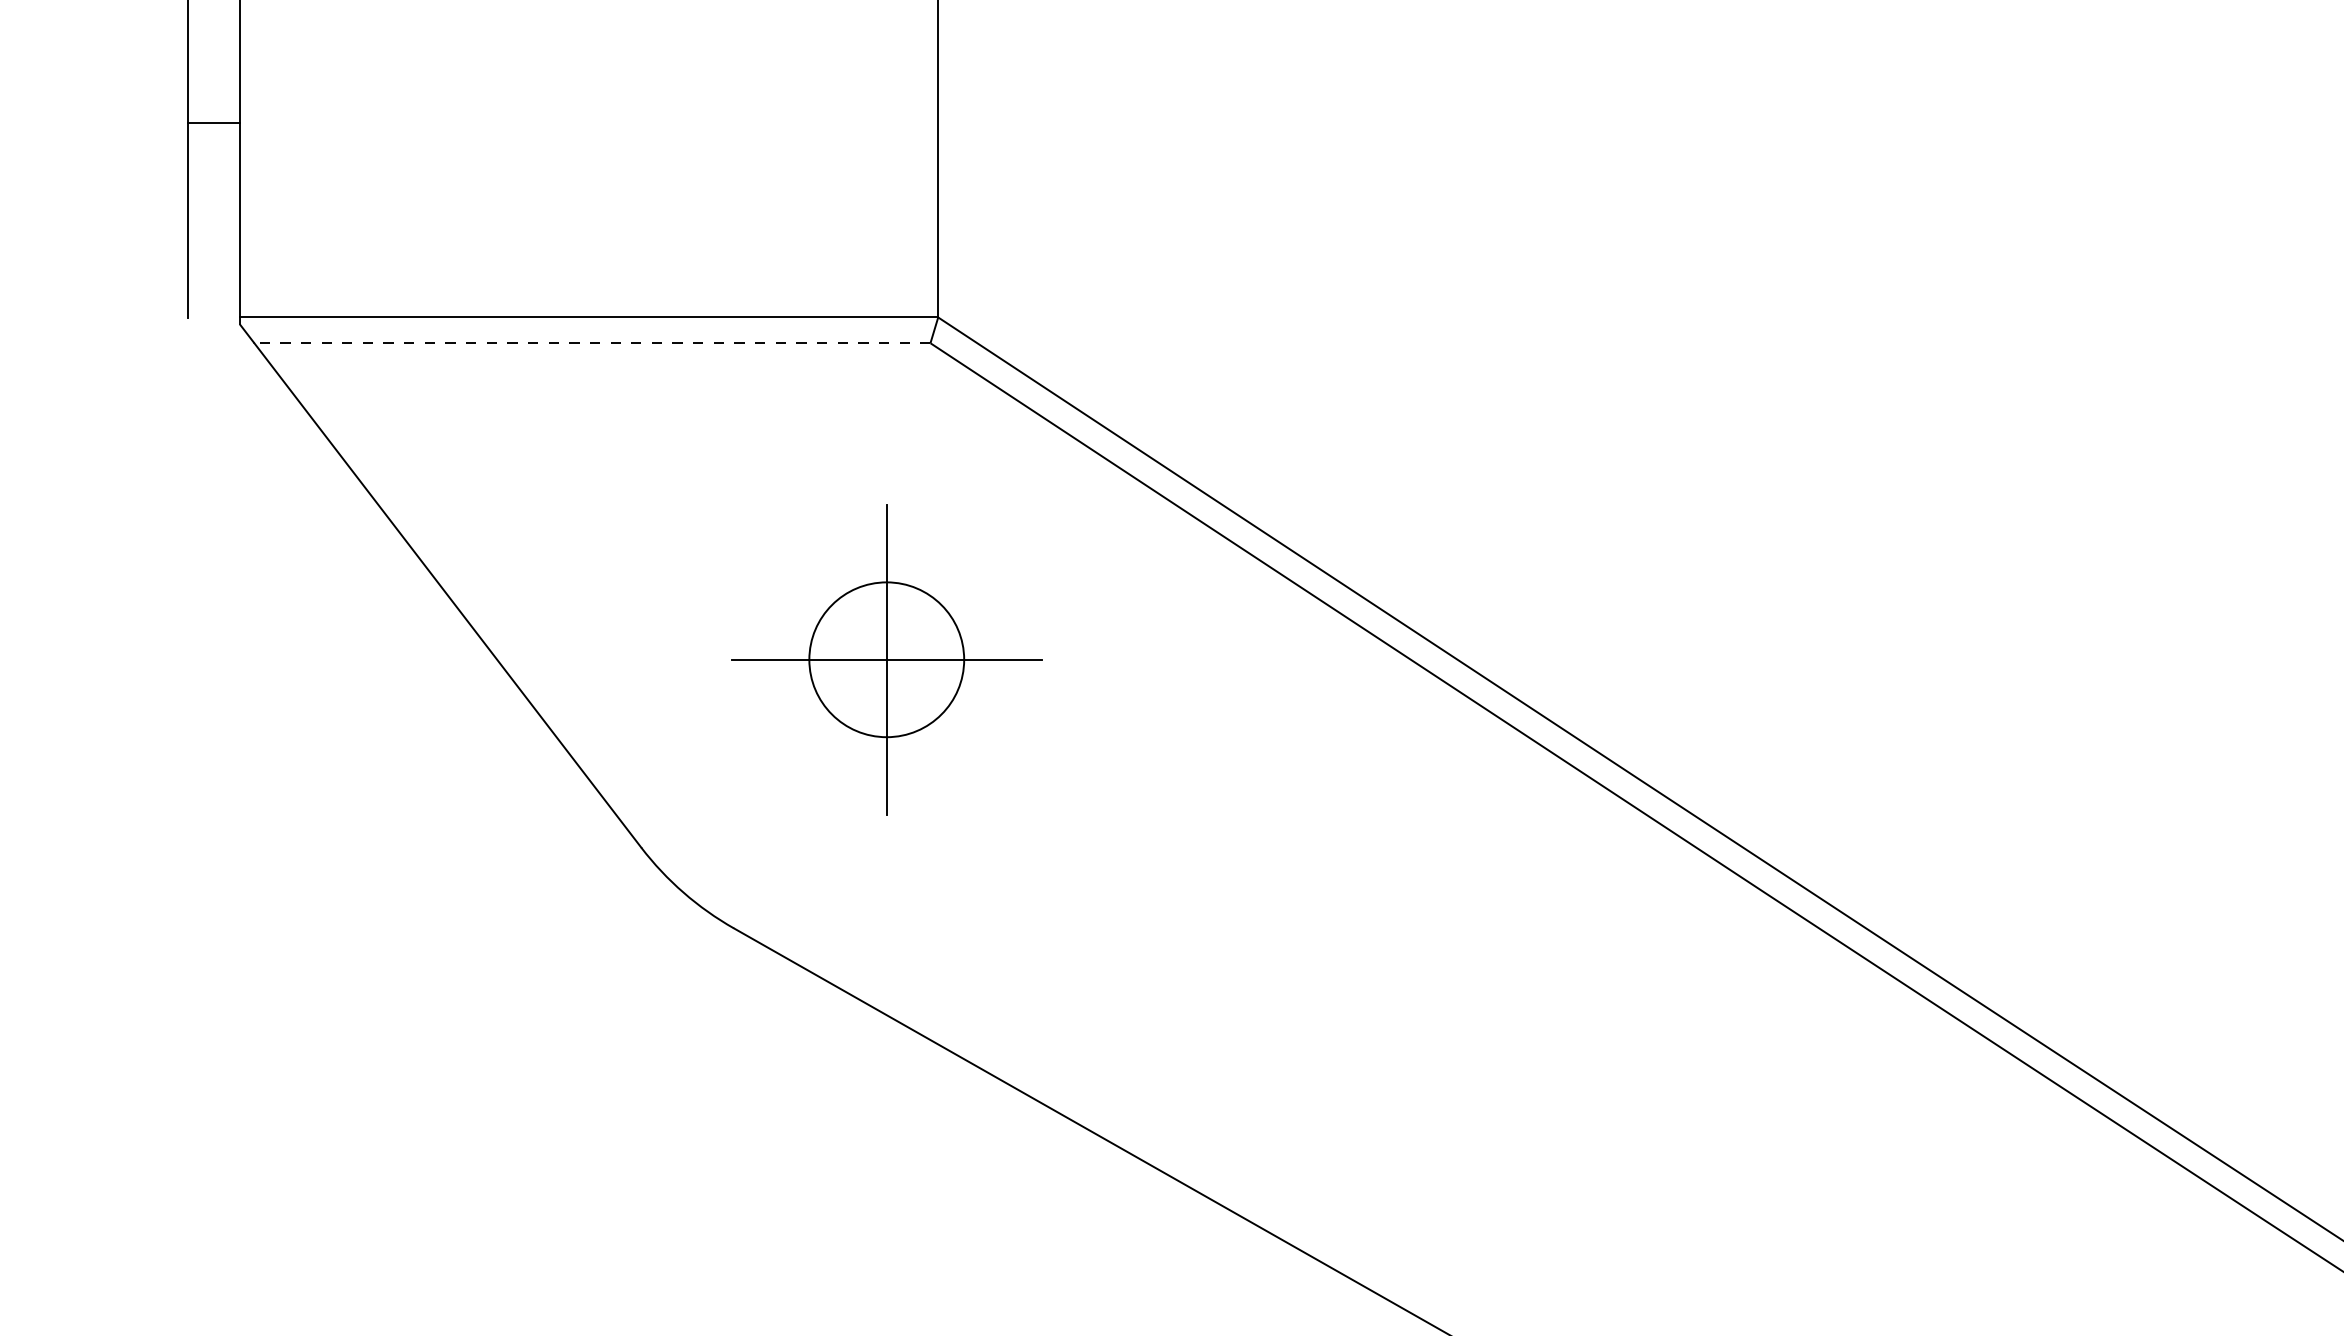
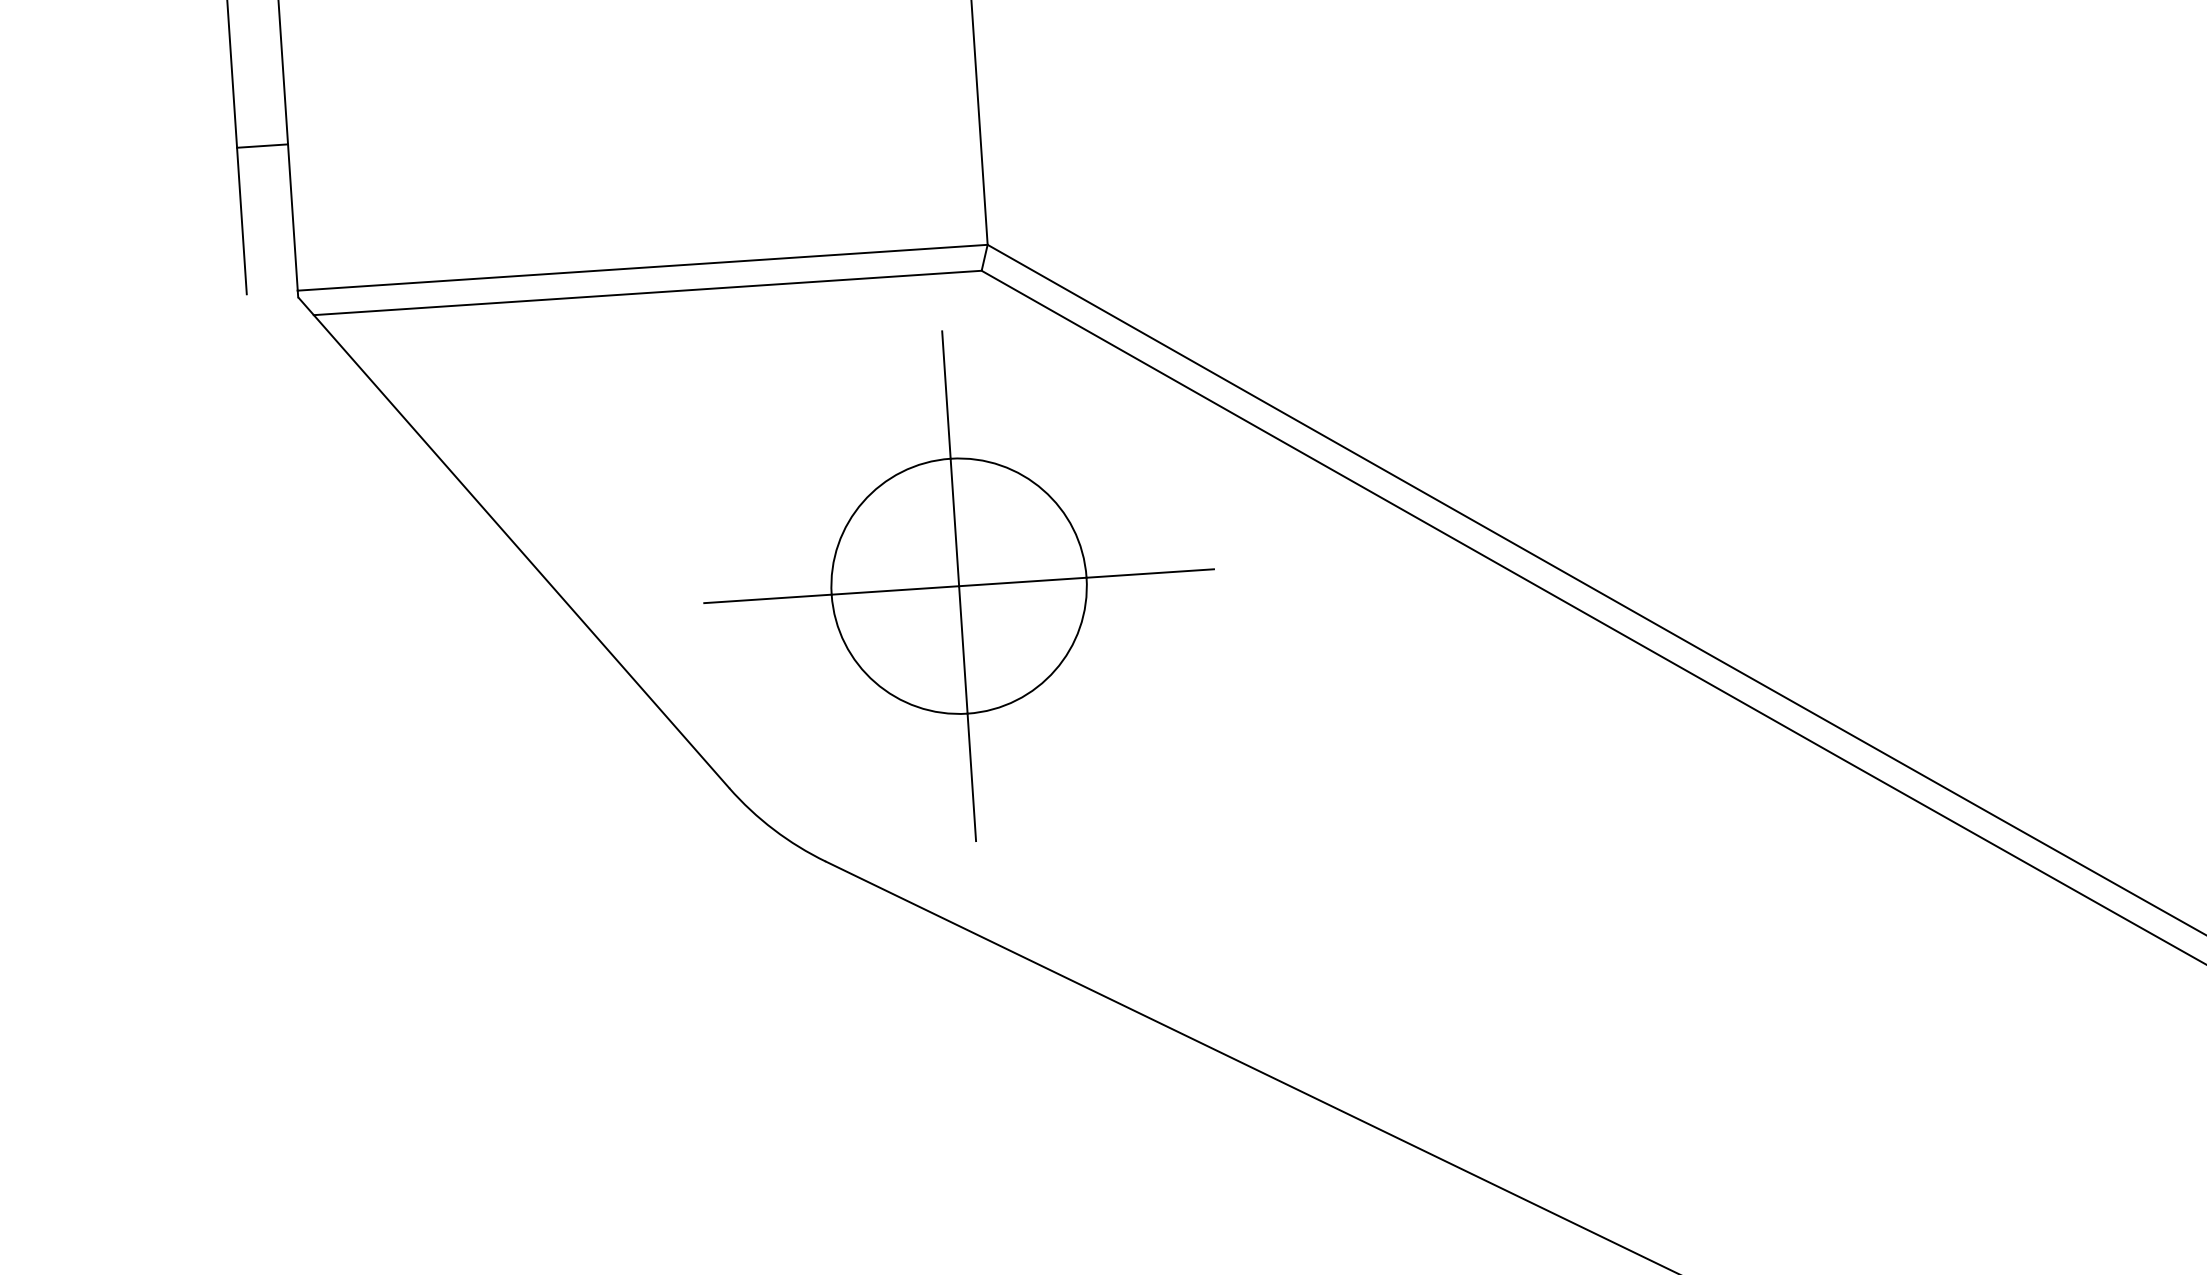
line: (213, 123) -> (262, 146), moved
line: (591, 343) -> (646, 293), dashed -> solid
part: (886, 659) -> (958, 586), size x1.67

